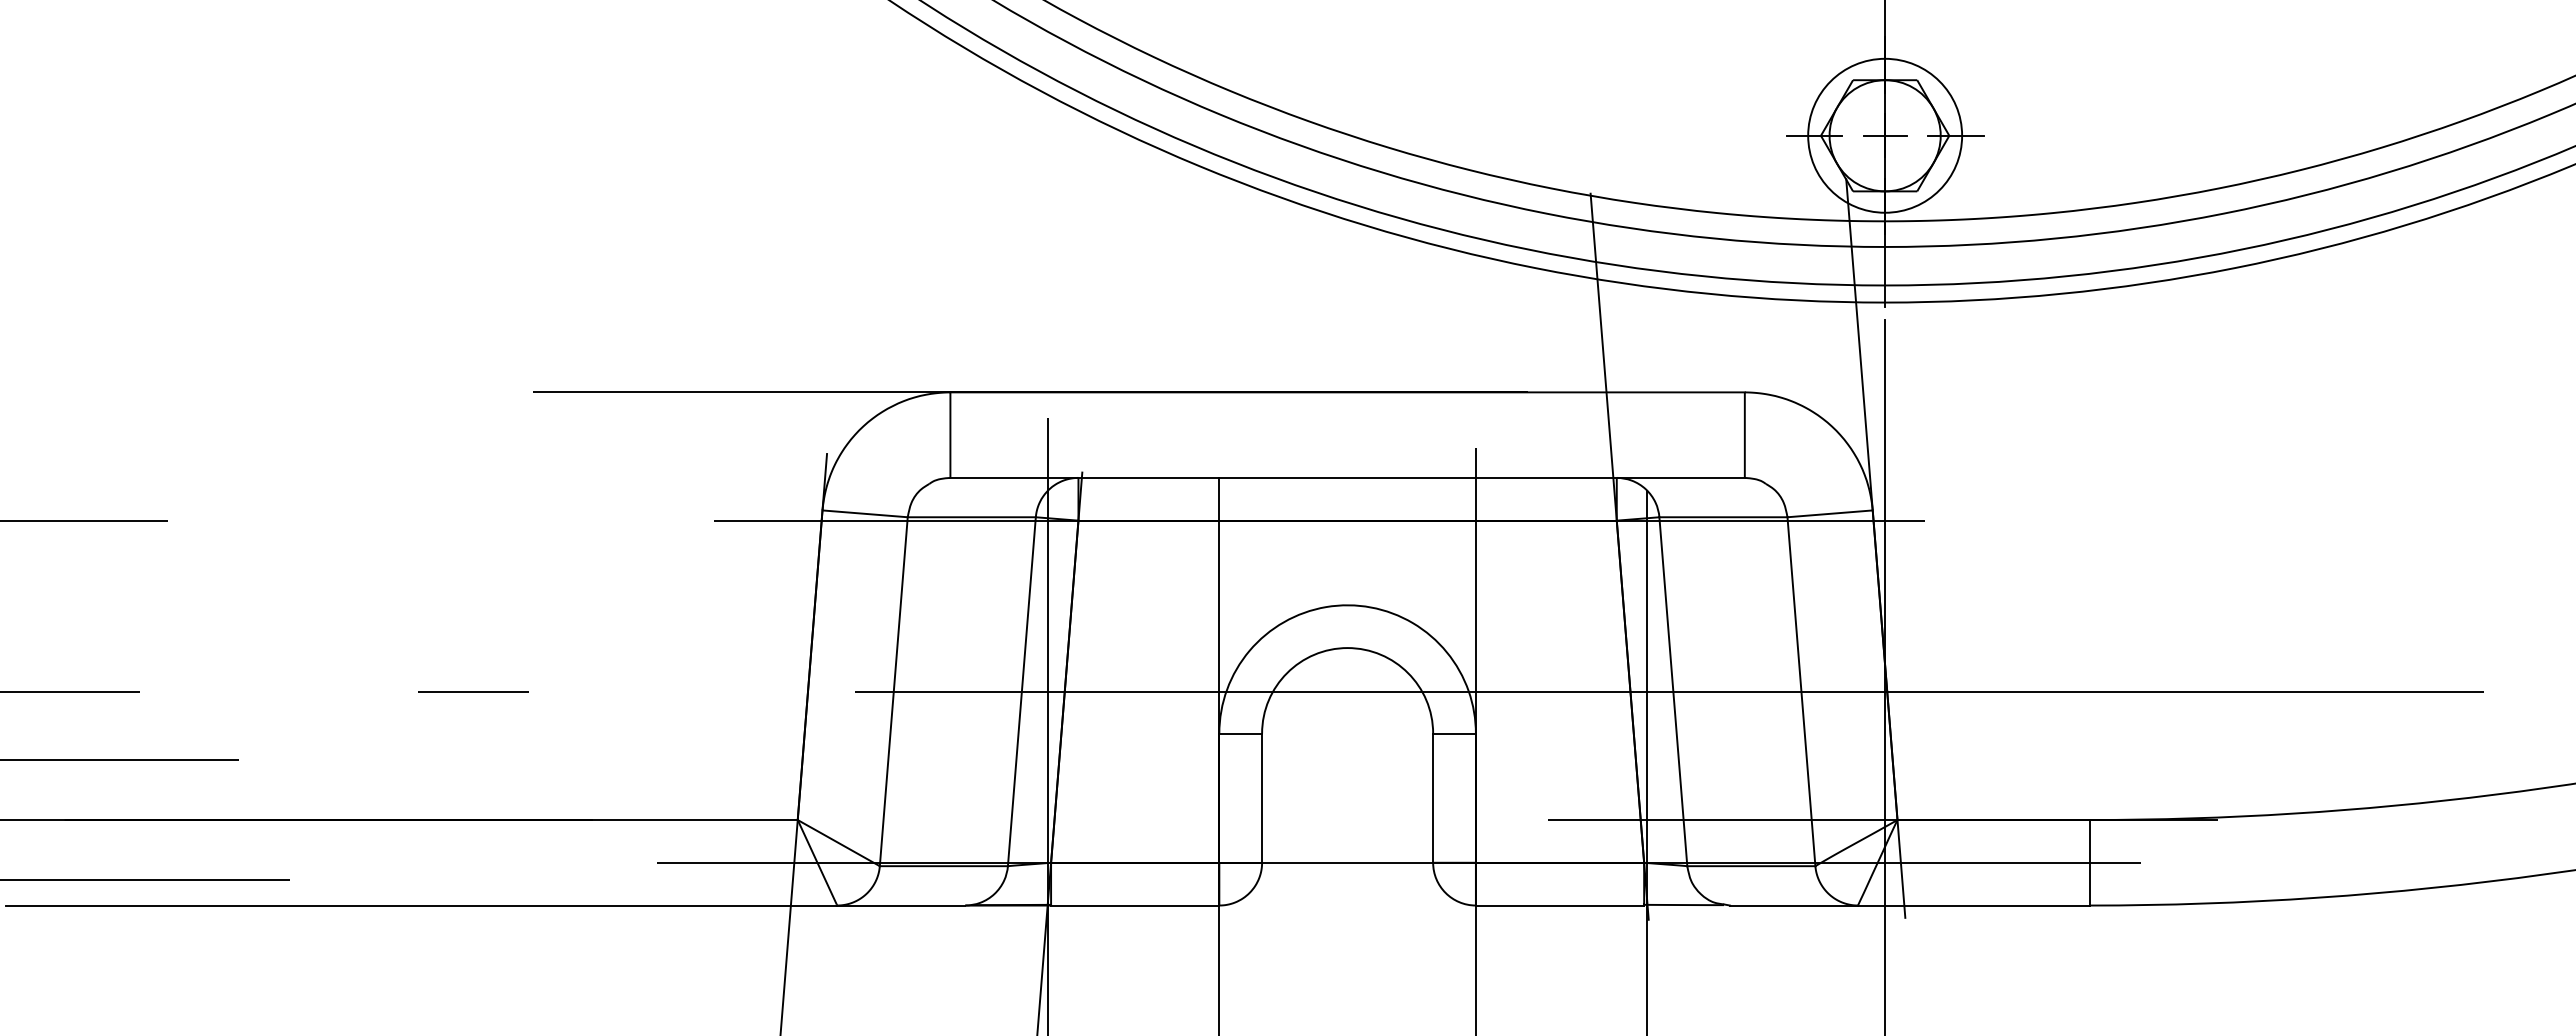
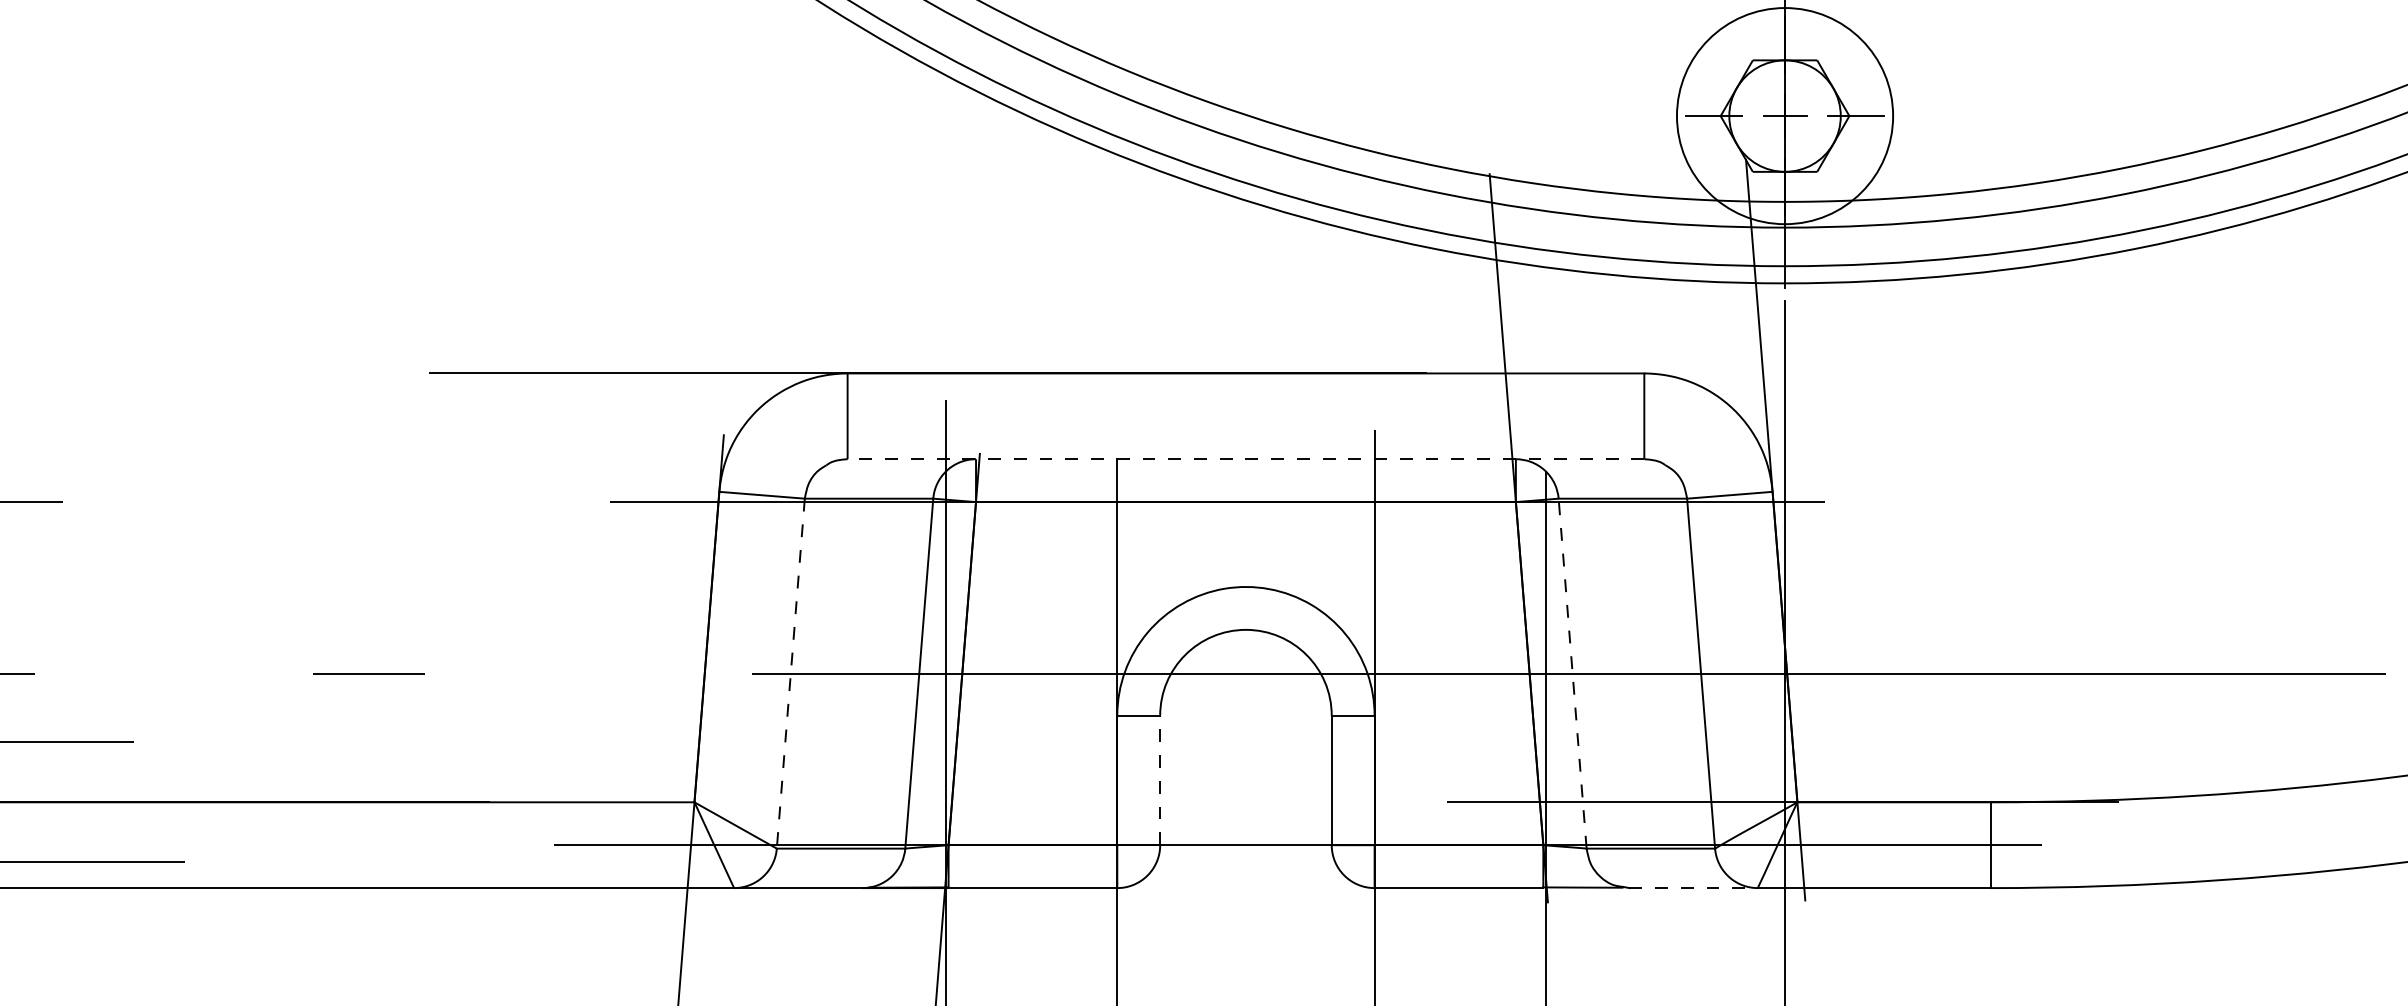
circle: (1885, 135) -> (1785, 115), size x1.4
line: (1347, 477) -> (1245, 458), solid -> dashed
line: (1673, 691) -> (1572, 673), solid -> dashed
line: (893, 692) -> (790, 674), solid -> dashed
line: (1262, 798) -> (1160, 780), solid -> dashed
line: (1794, 905) -> (1694, 888), solid -> dashed

